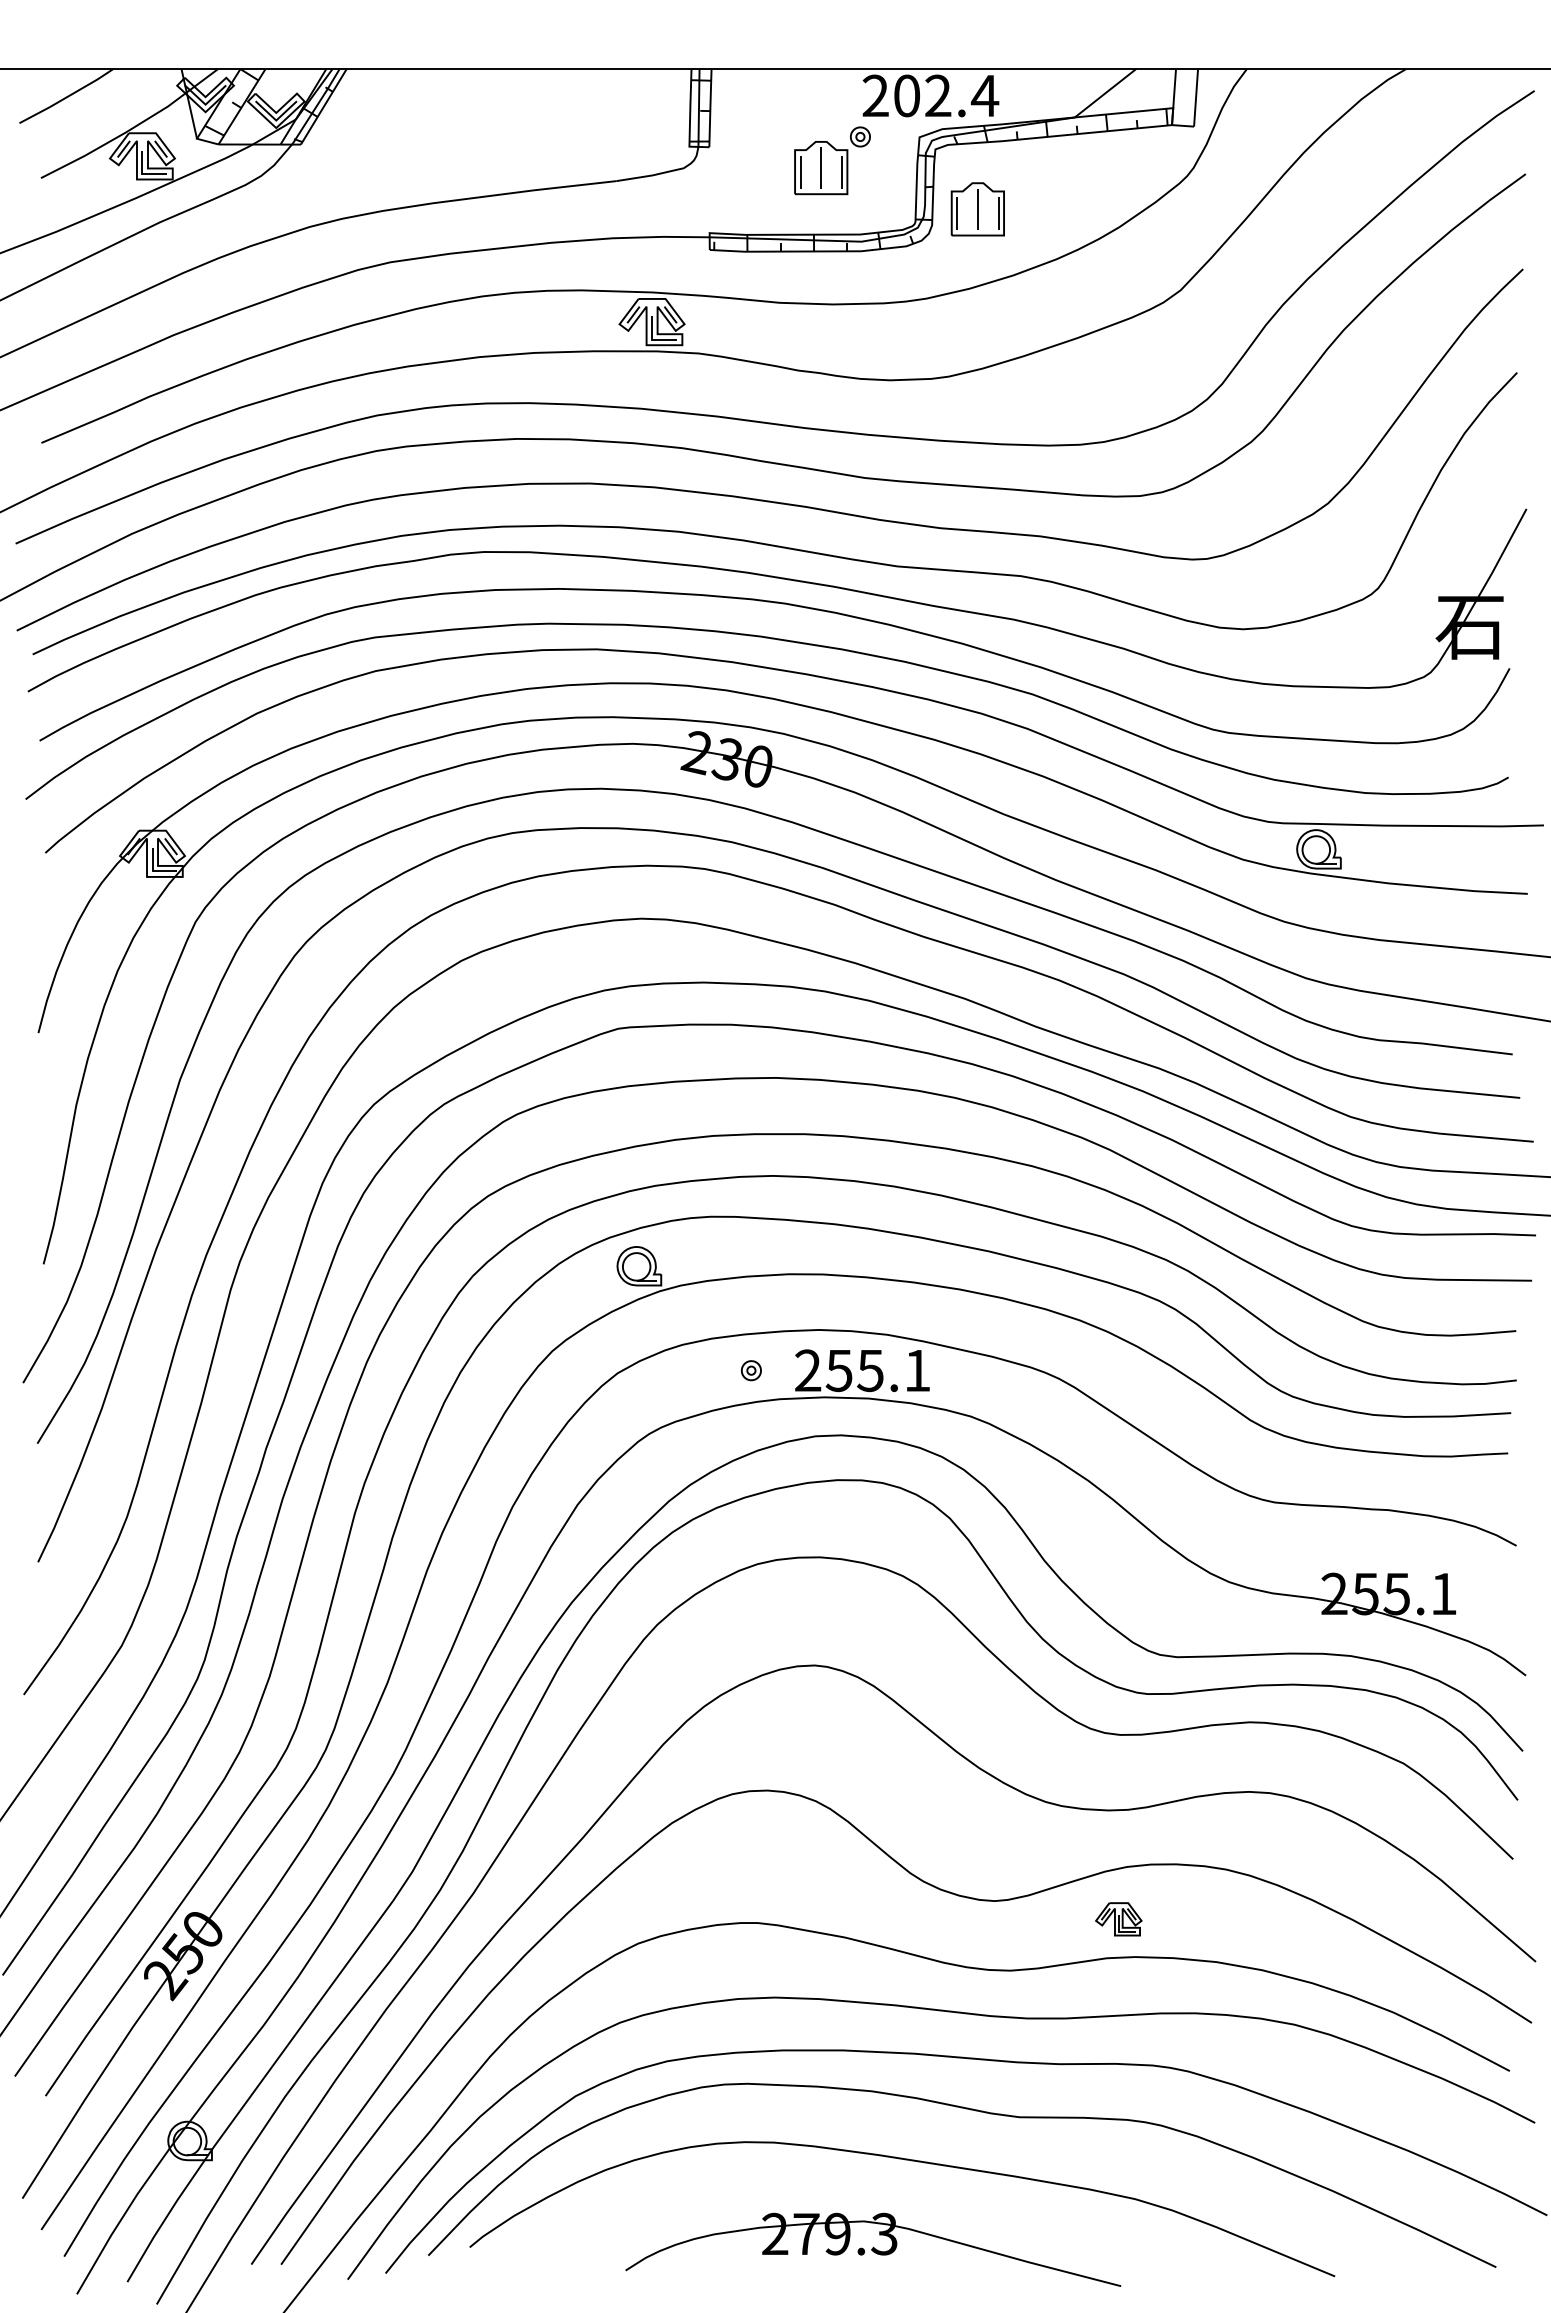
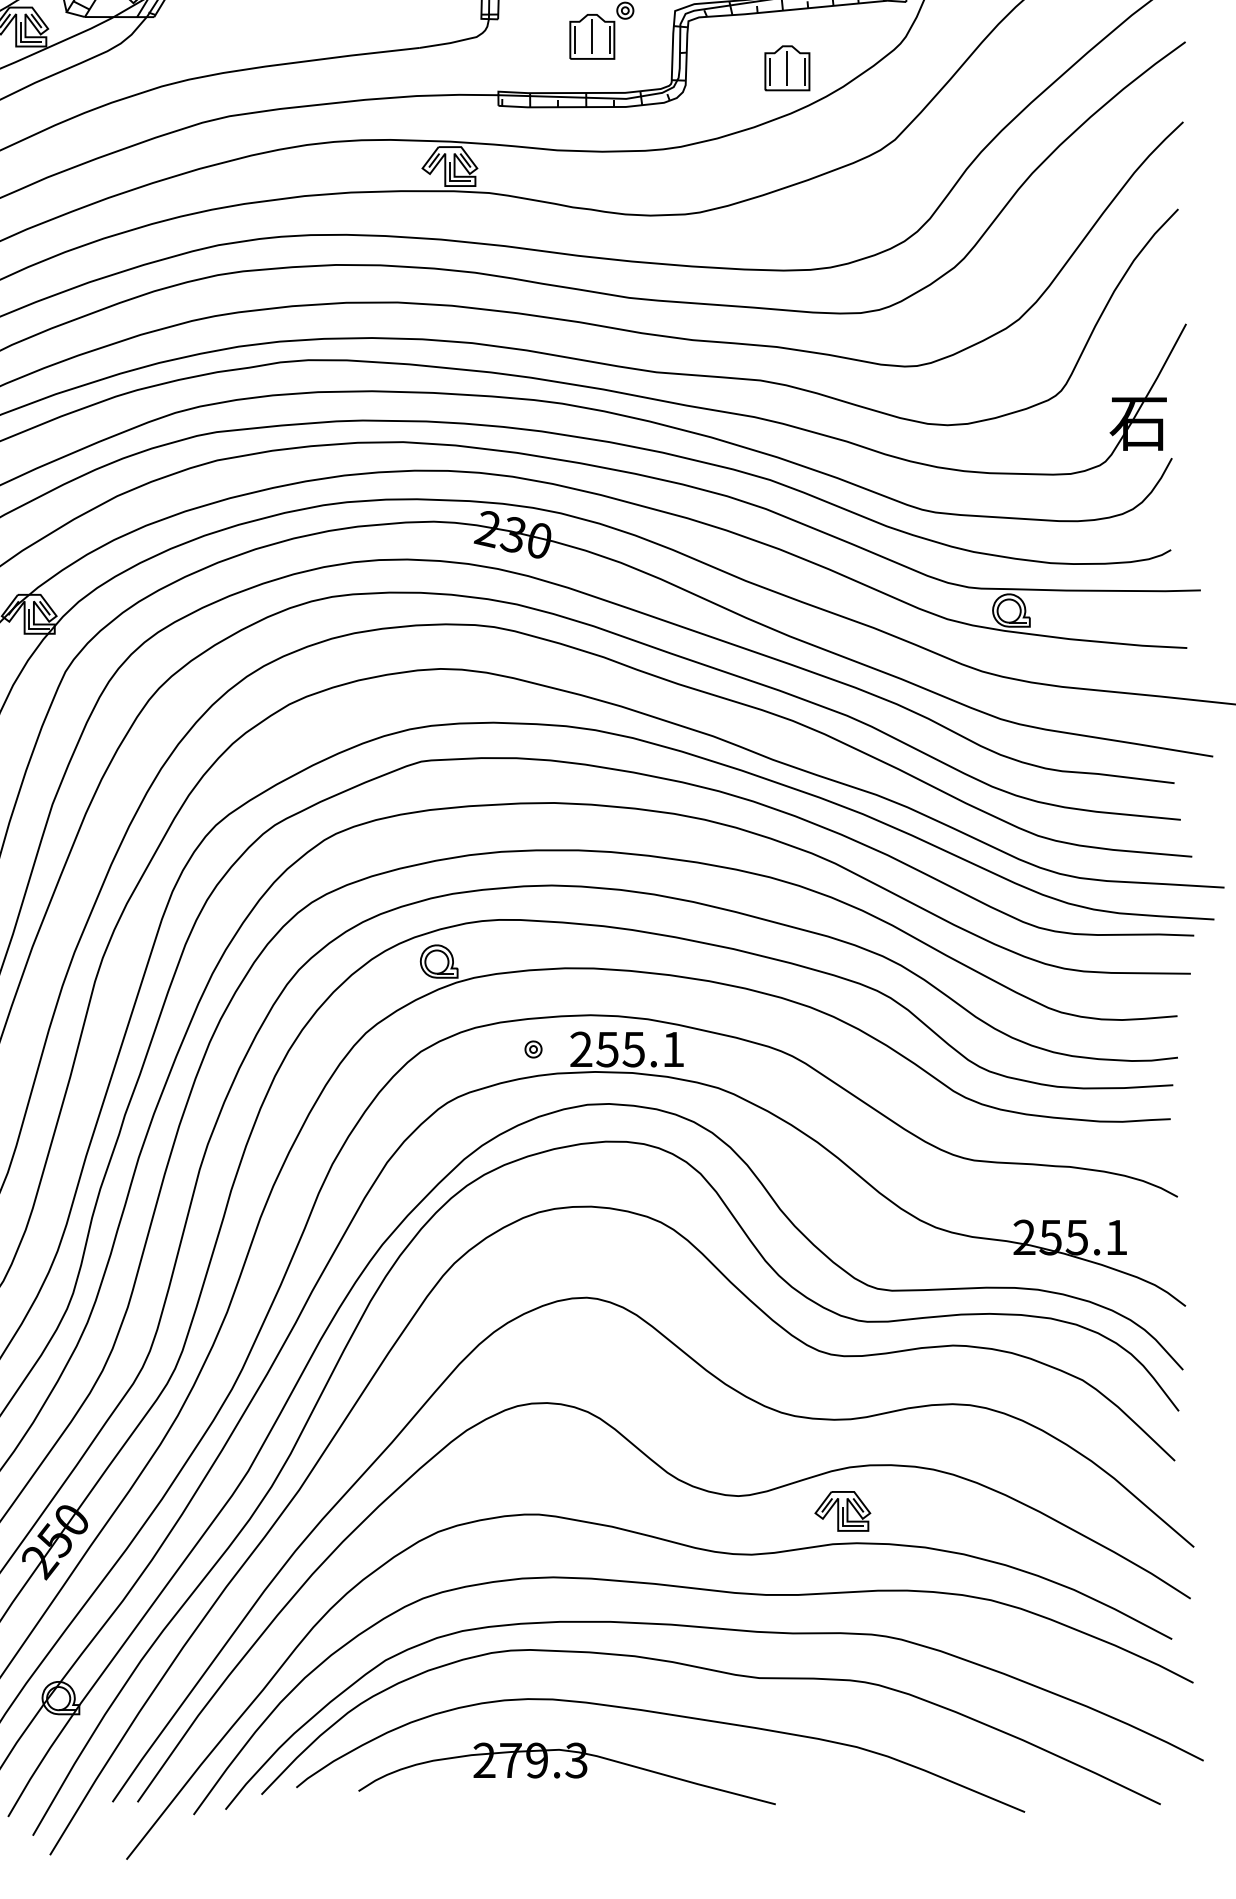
part: (977, 209) -> (787, 68), moved
part: (1118, 1919) -> (842, 1511), size x1.43
part: (873, 2249) -> (567, 1773), moved

